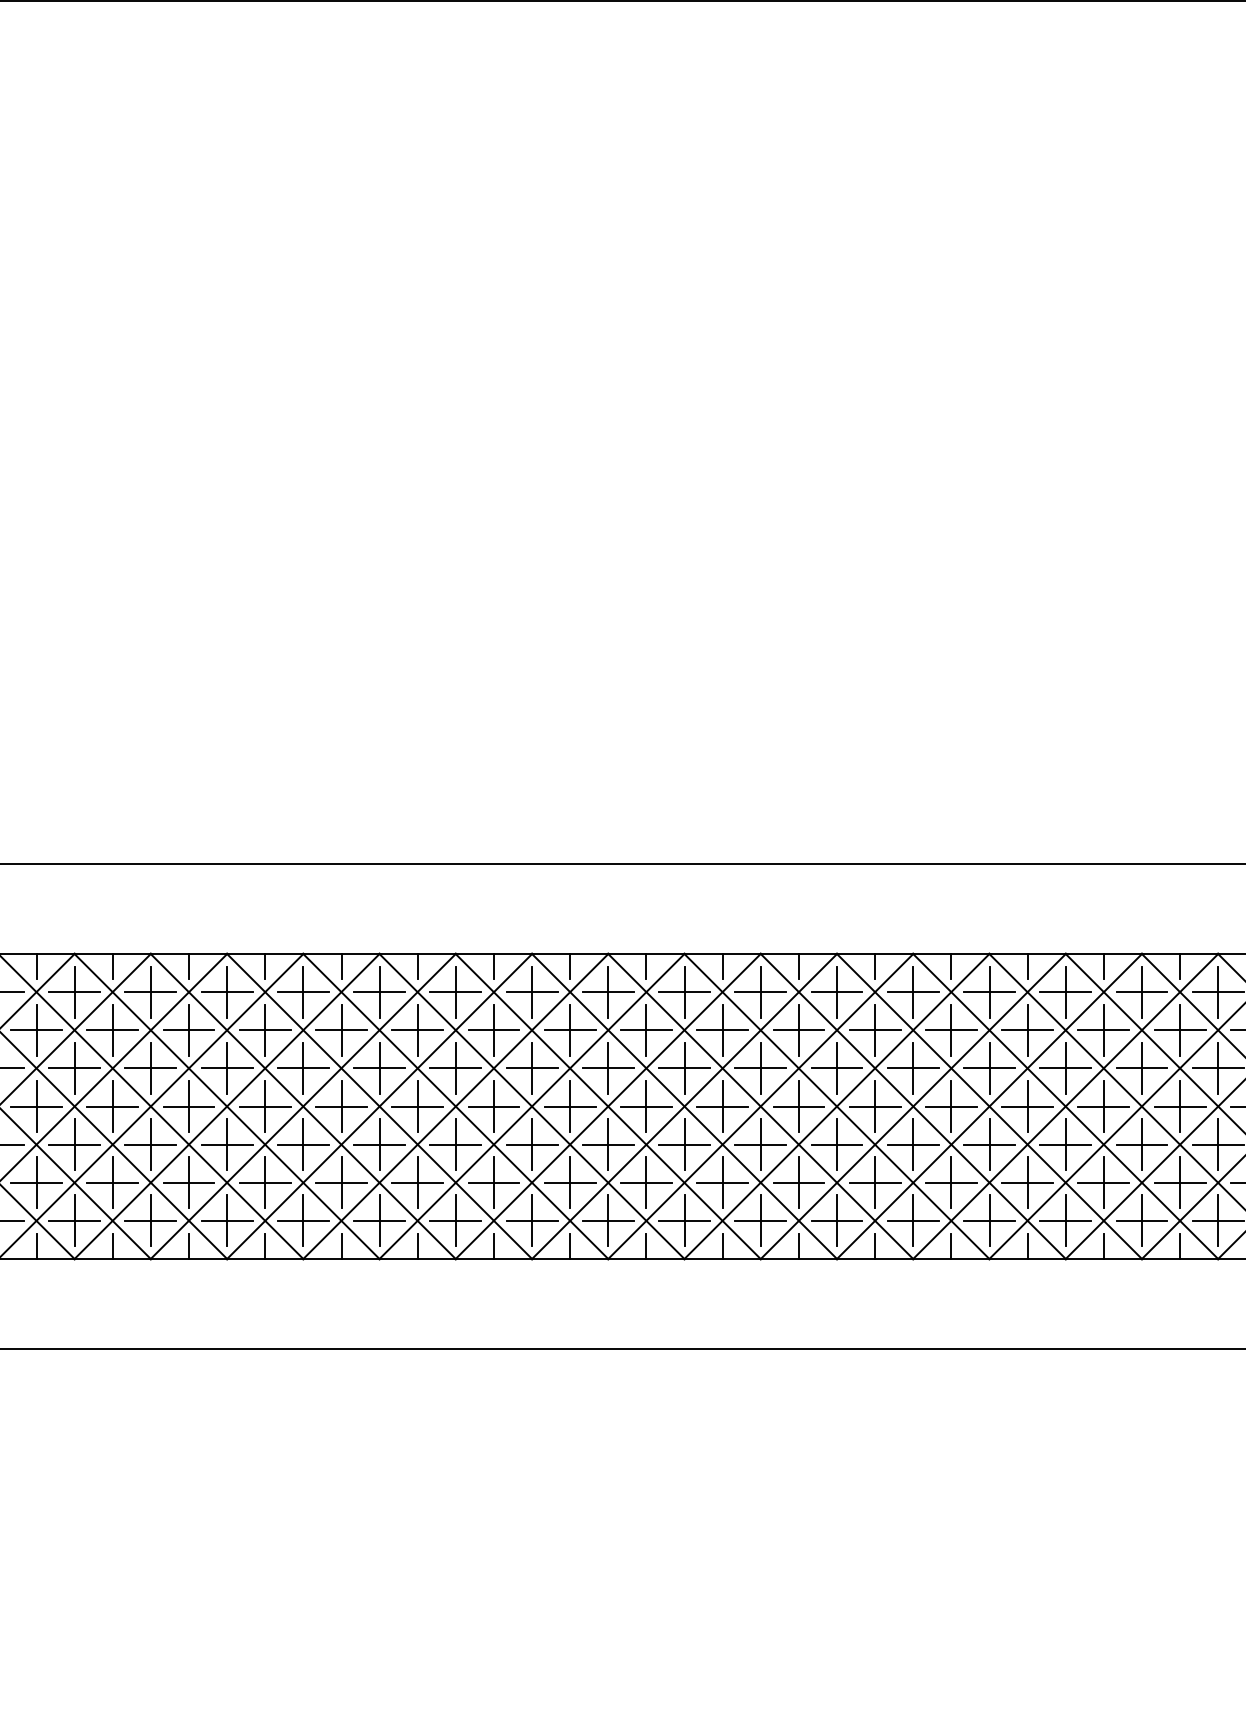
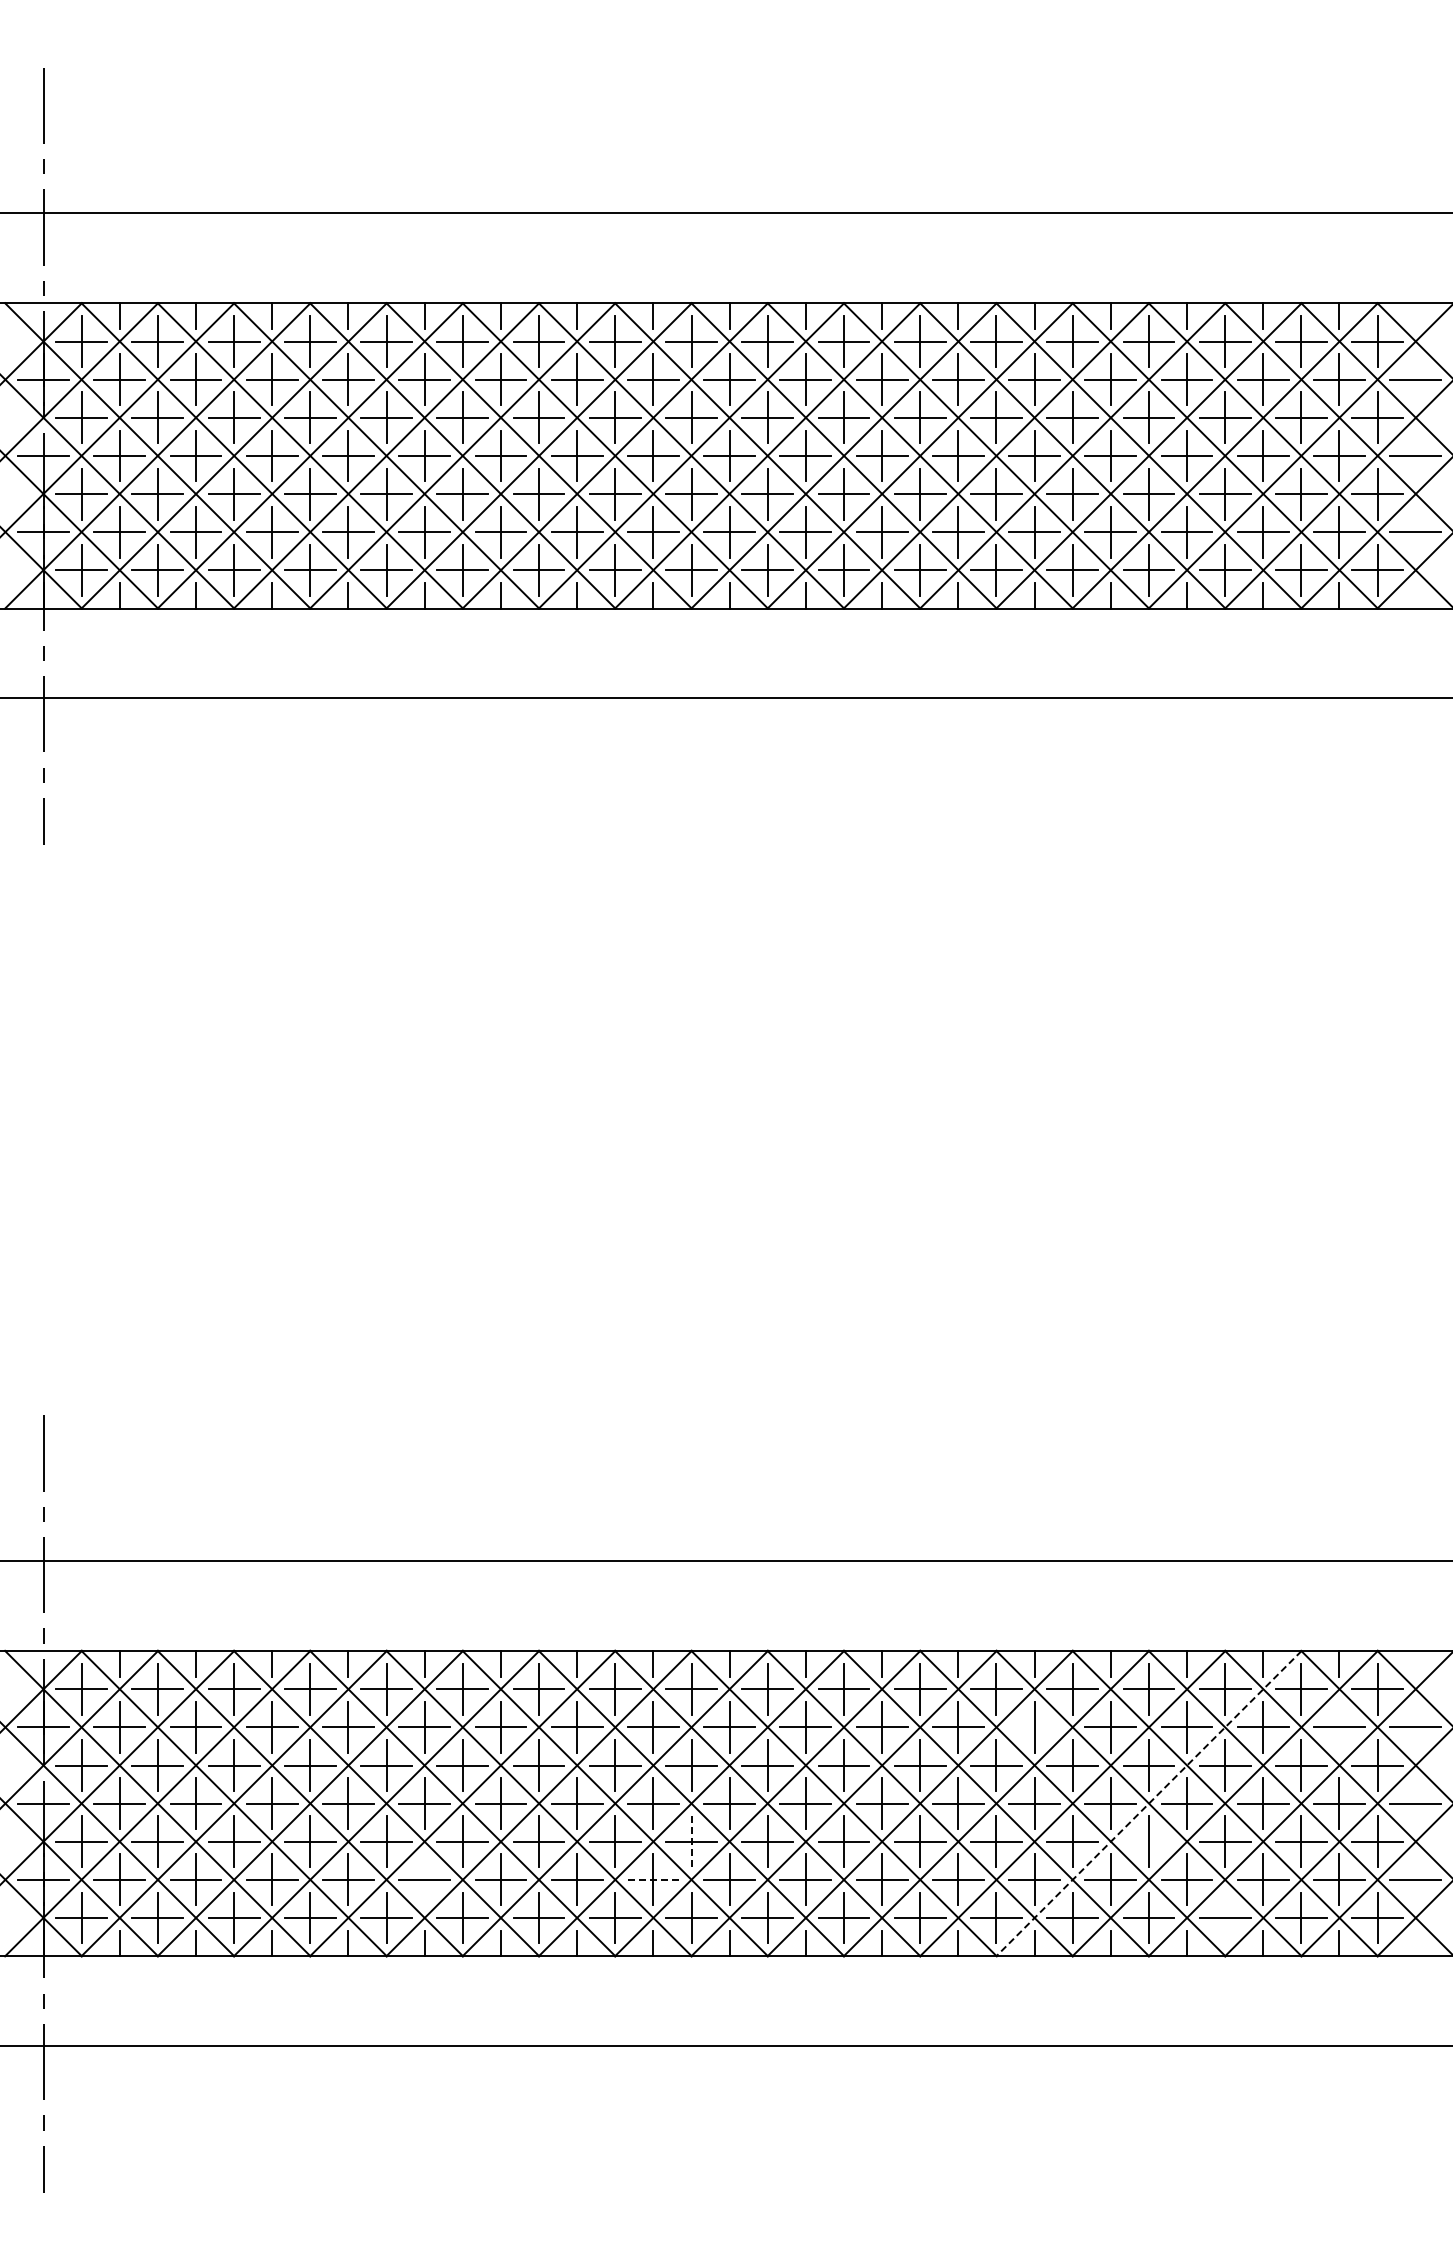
line: (875, 1030) -> (1034, 1727), removed
line: (1180, 1030) -> (1339, 1727), removed
line: (989, 1106) -> (1148, 1803), solid -> dashed
line: (989, 1144) -> (1148, 1841), removed
line: (532, 1145) -> (691, 1842), solid -> dashed
line: (265, 1182) -> (424, 1879), removed
line: (495, 1182) -> (654, 1879), solid -> dashed
line: (1066, 1220) -> (1225, 1917), removed

